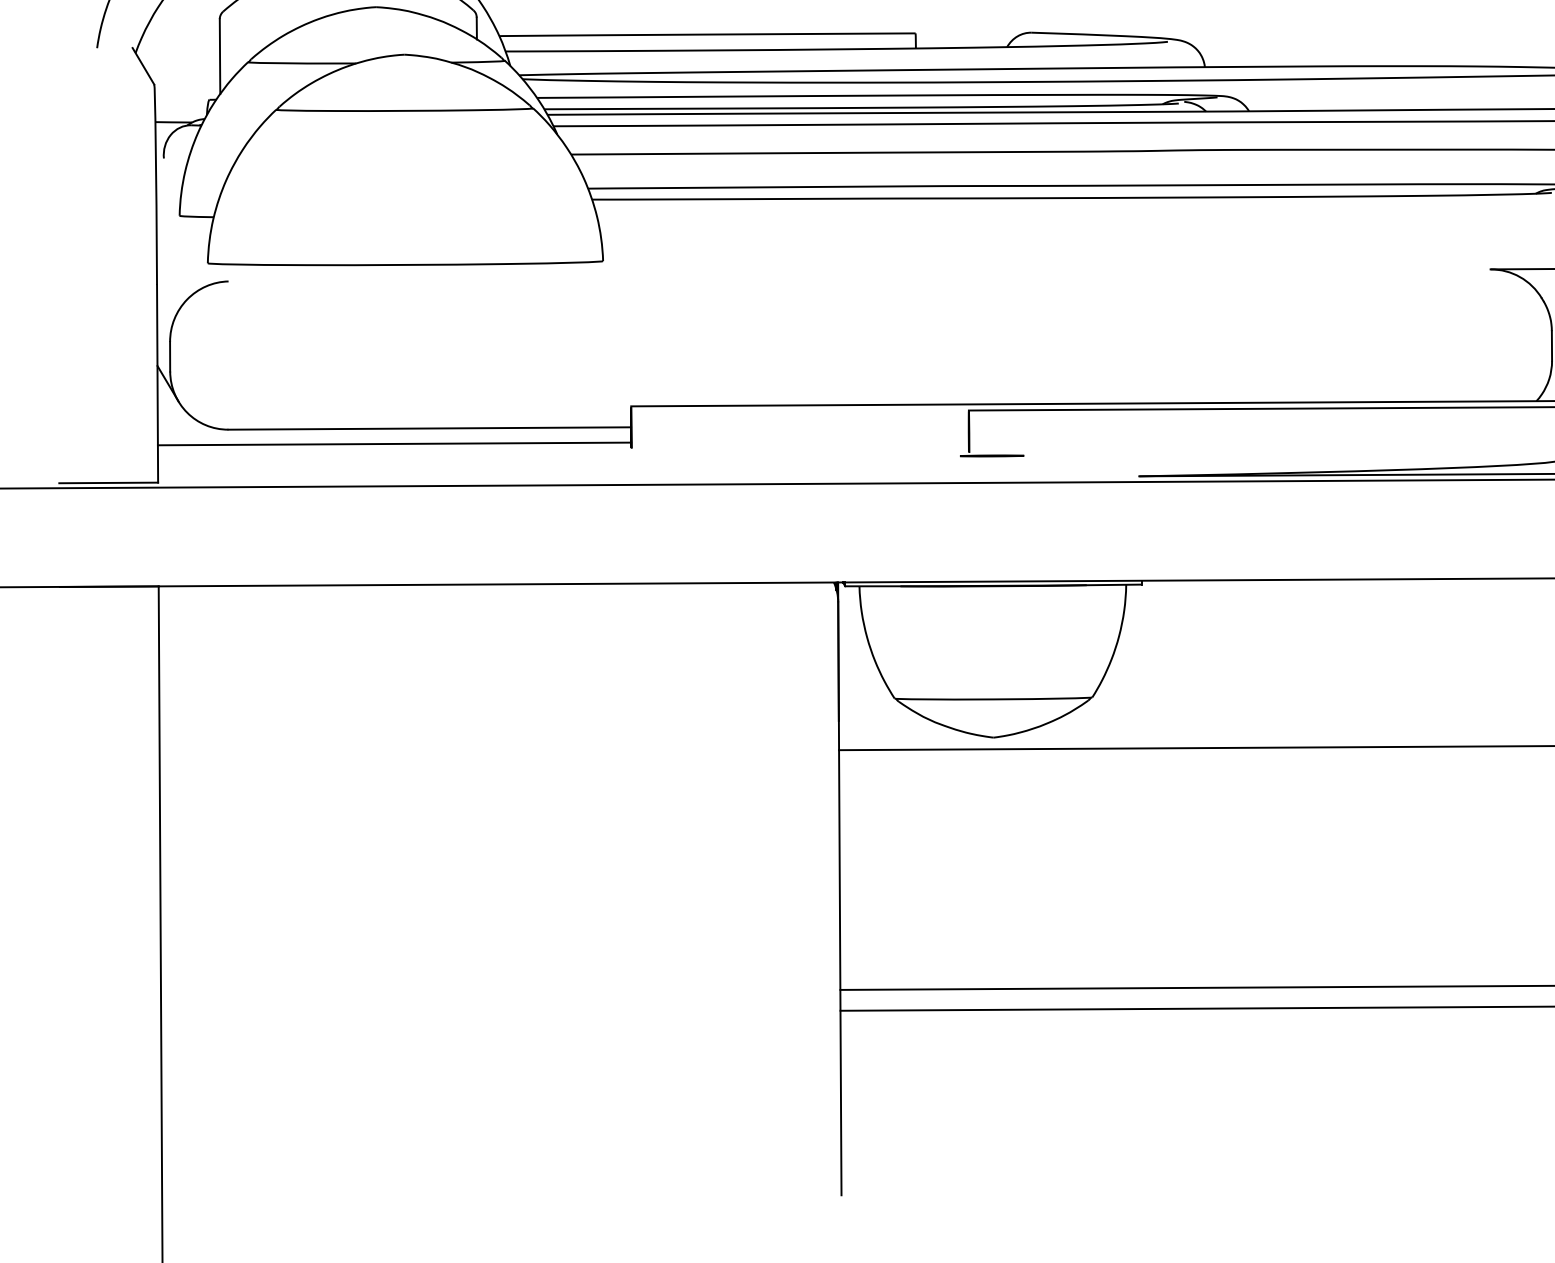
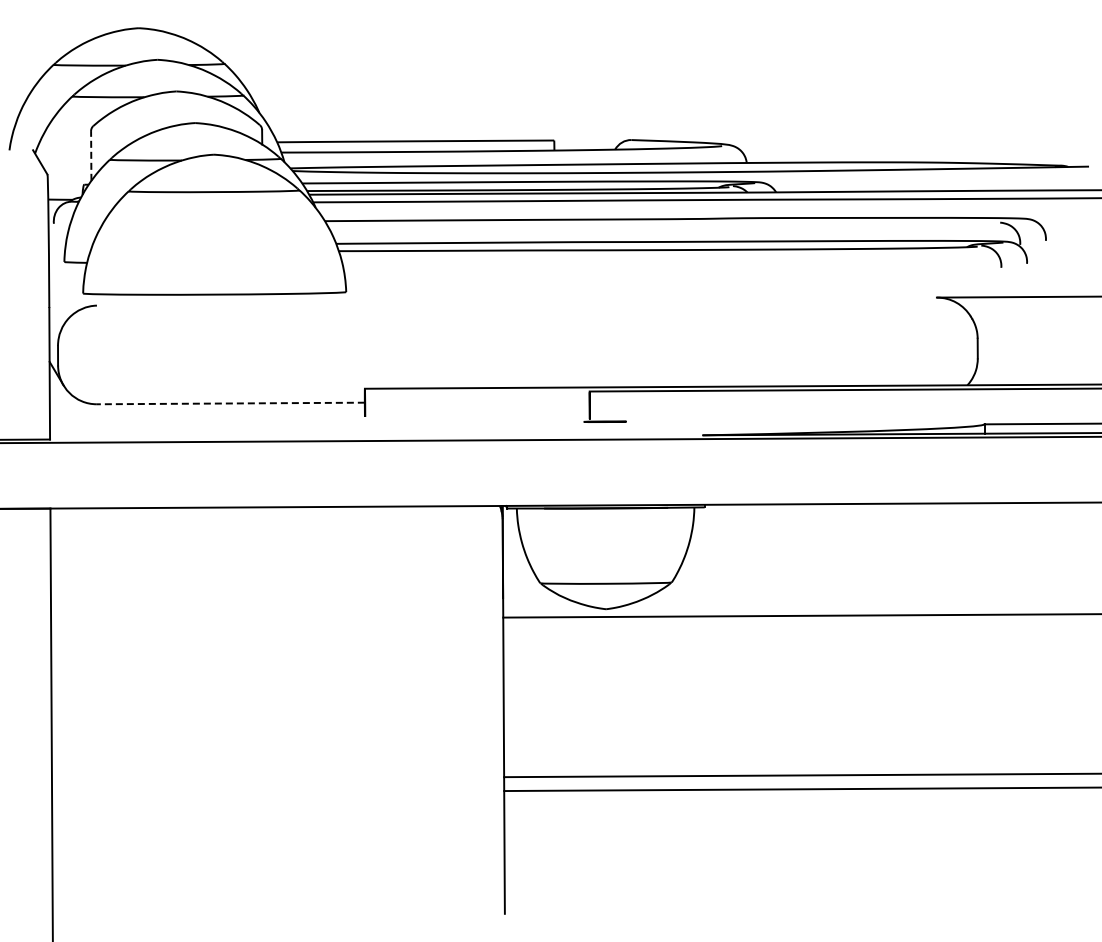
line: (220, 55) -> (91, 155), solid -> dashed
line: (429, 428) -> (230, 403), solid -> dashed
line: (393, 443) -> (206, 413), removed

